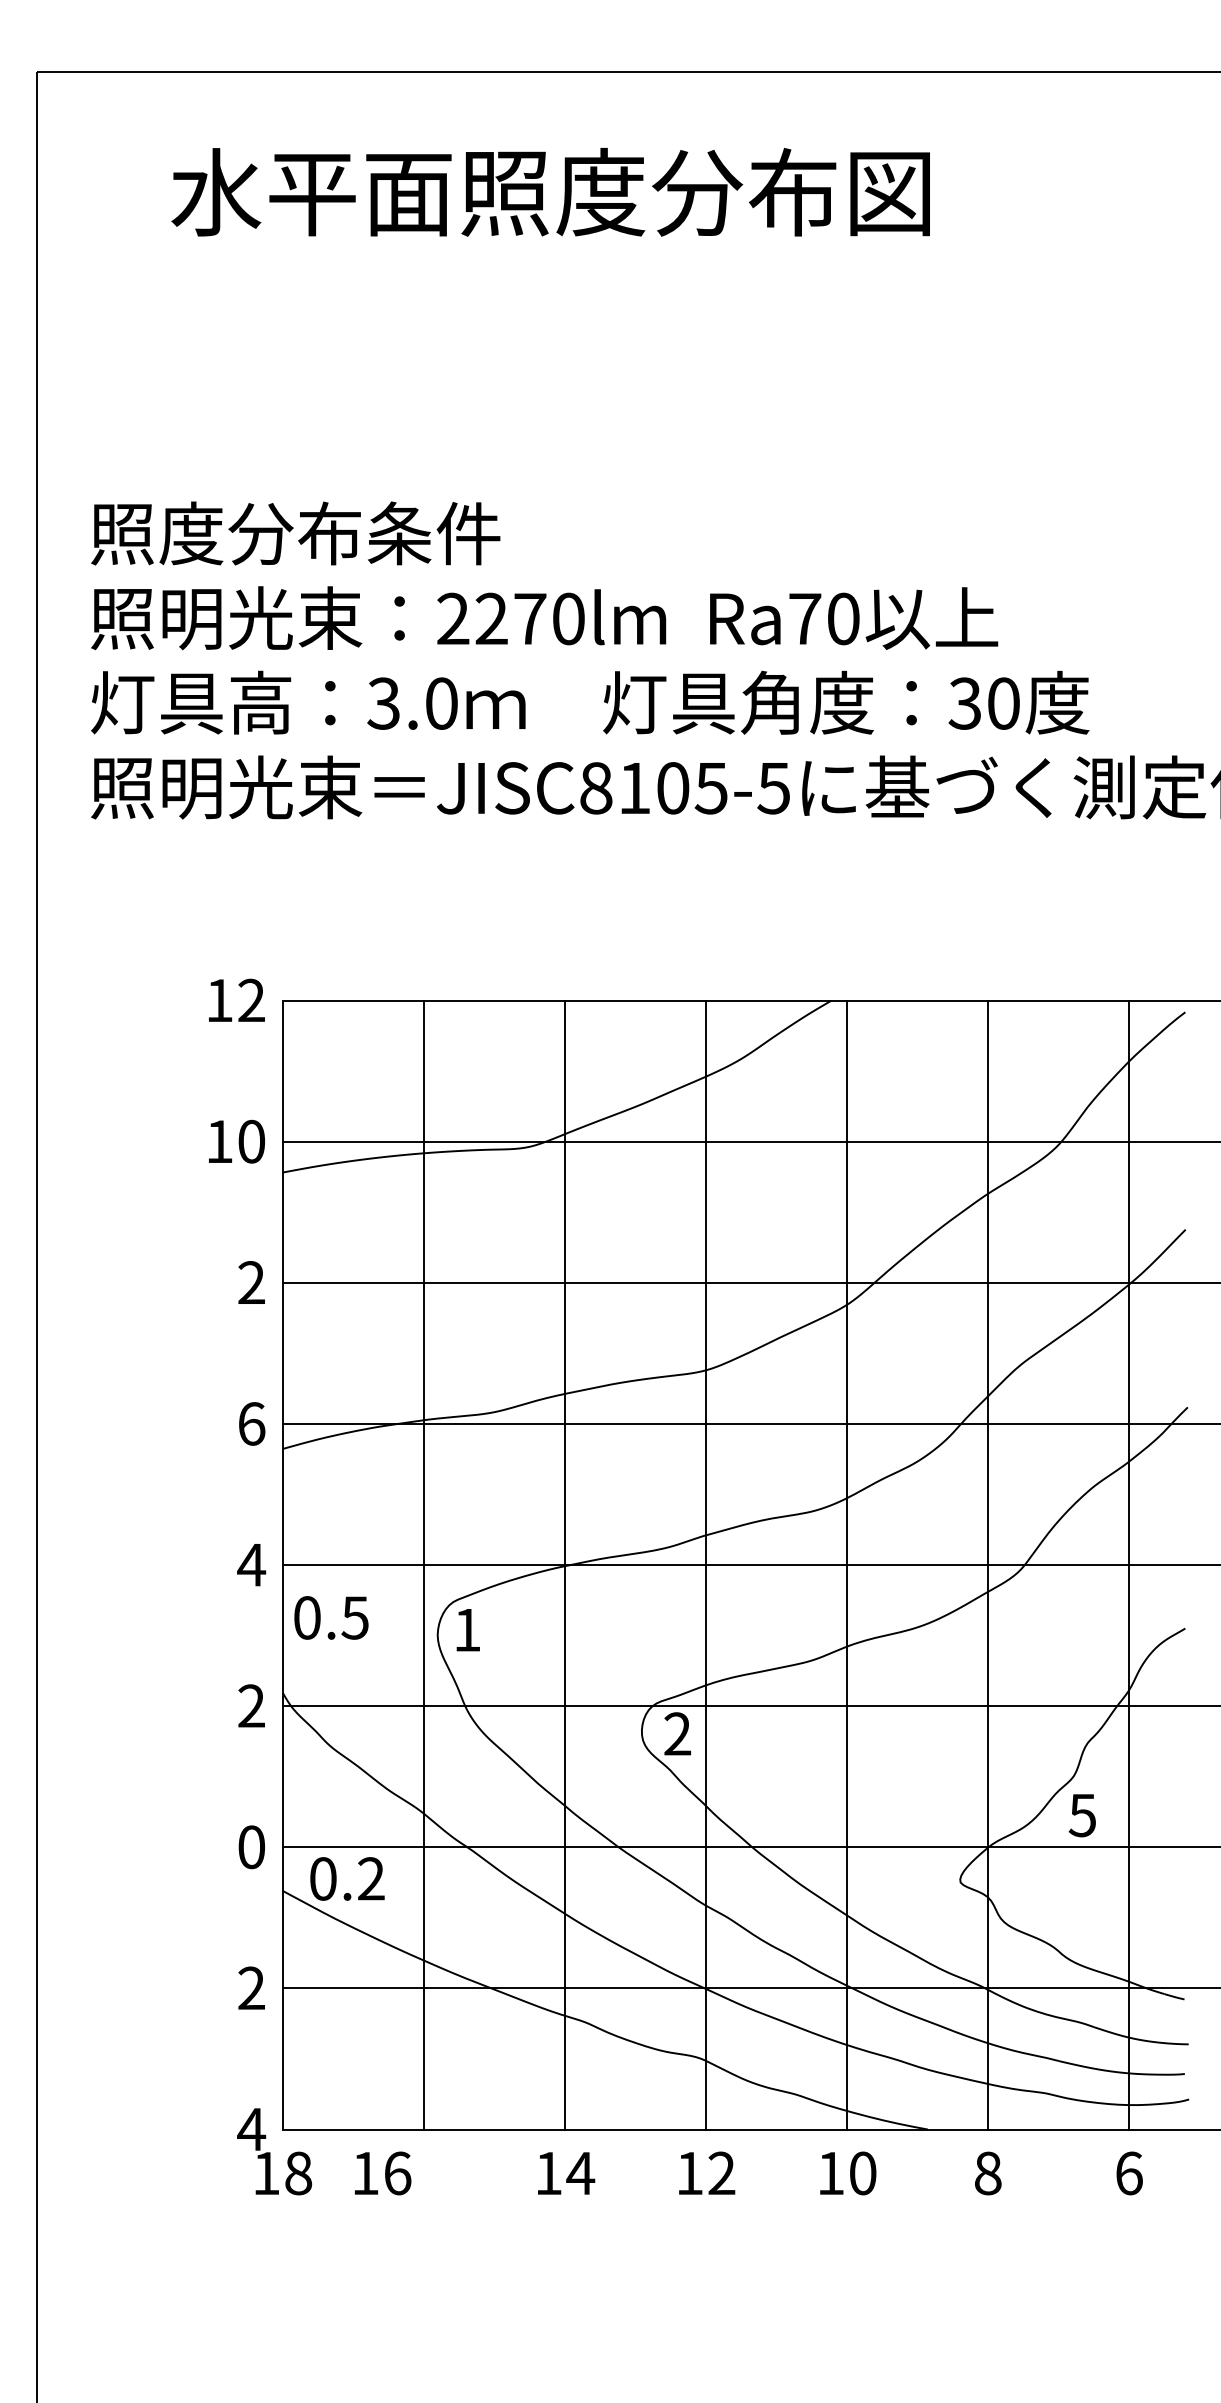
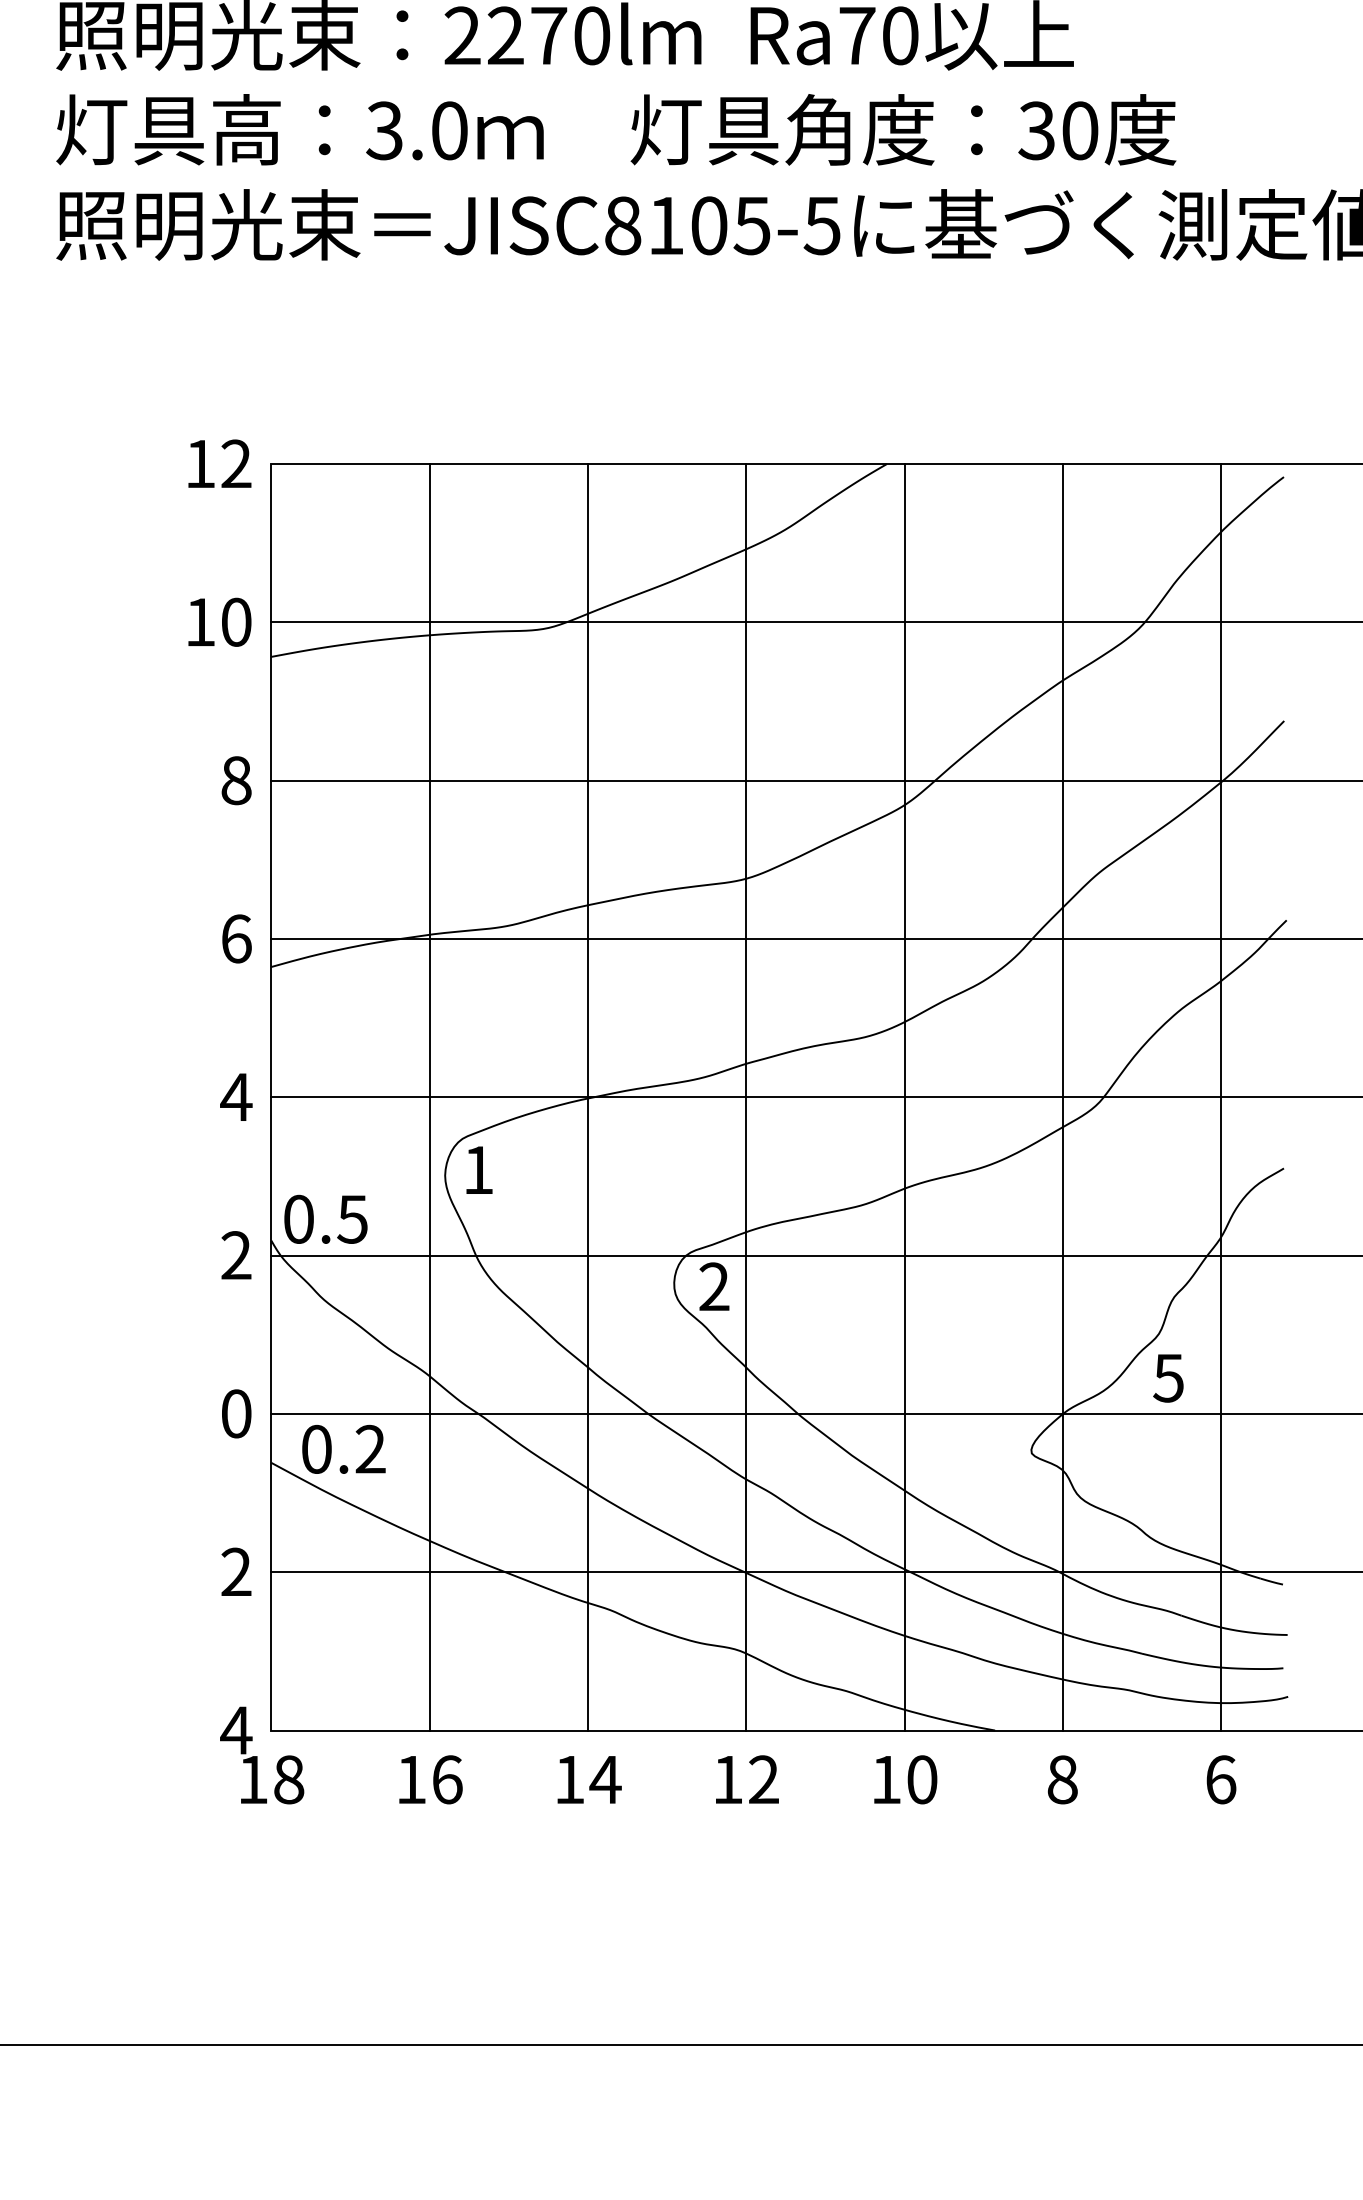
text: (251, 1282) -> (236, 780), 2 -> 8
text: (331, 1617) -> (326, 1218), moved
text: (383, 2173) -> (431, 1779), moved

